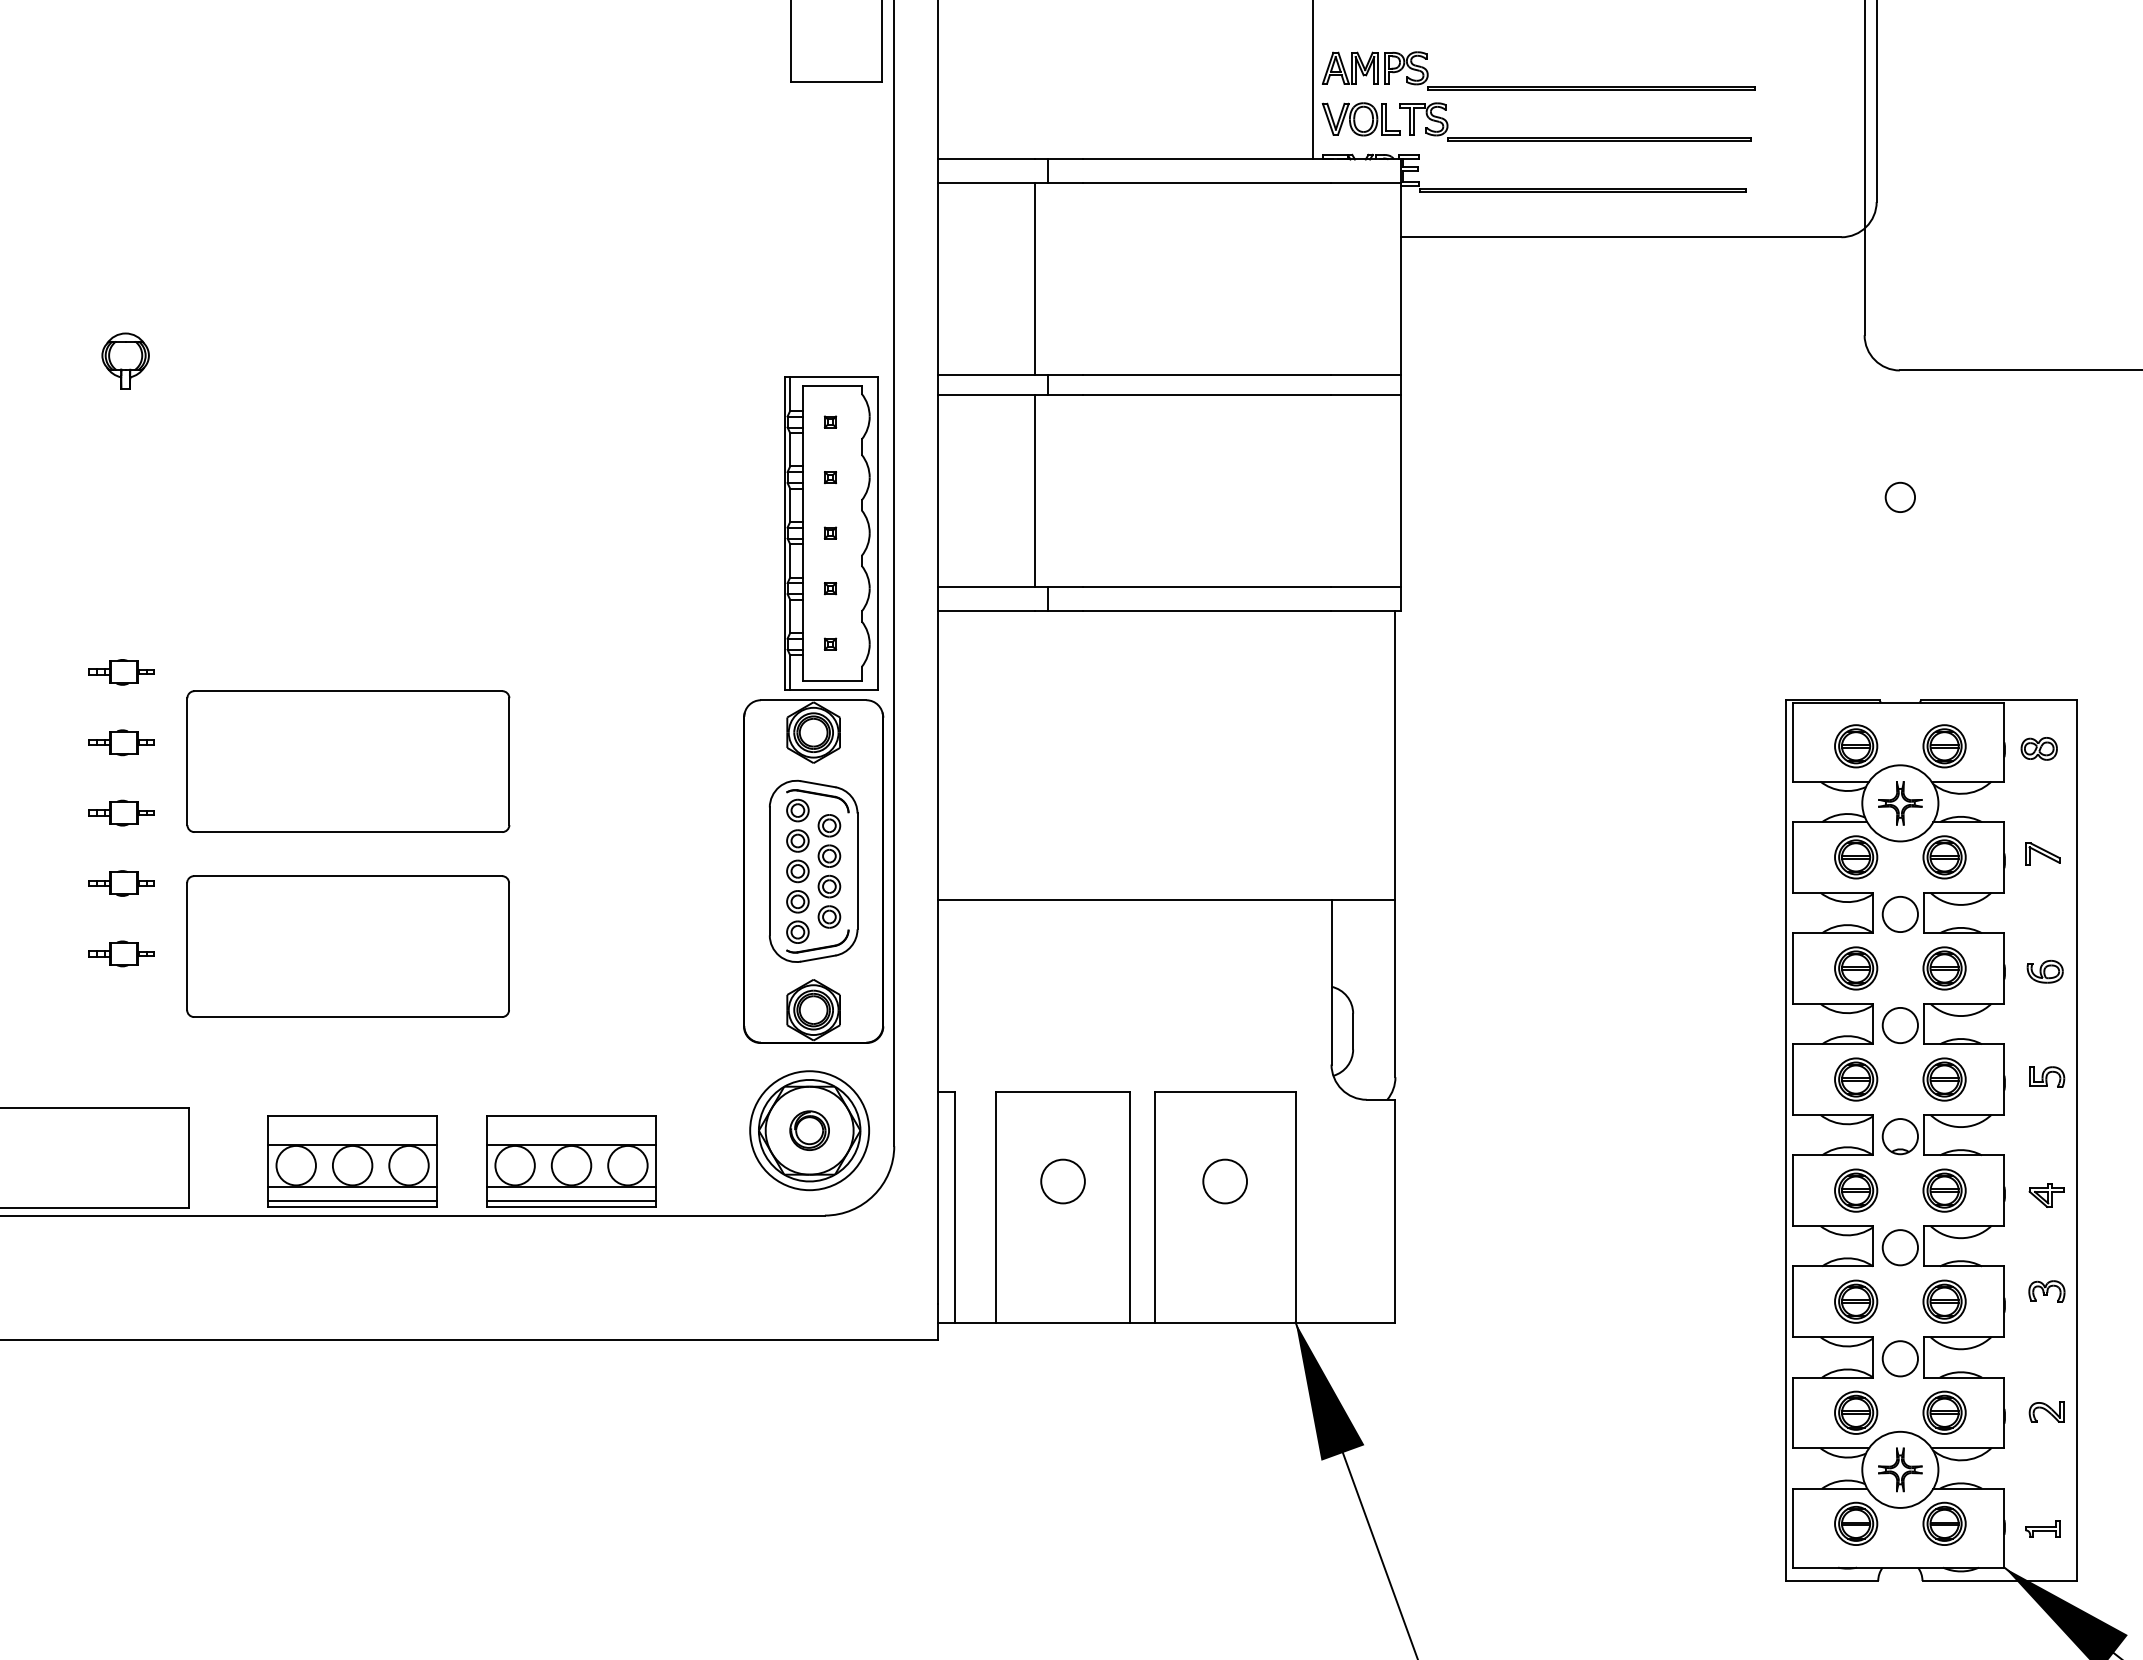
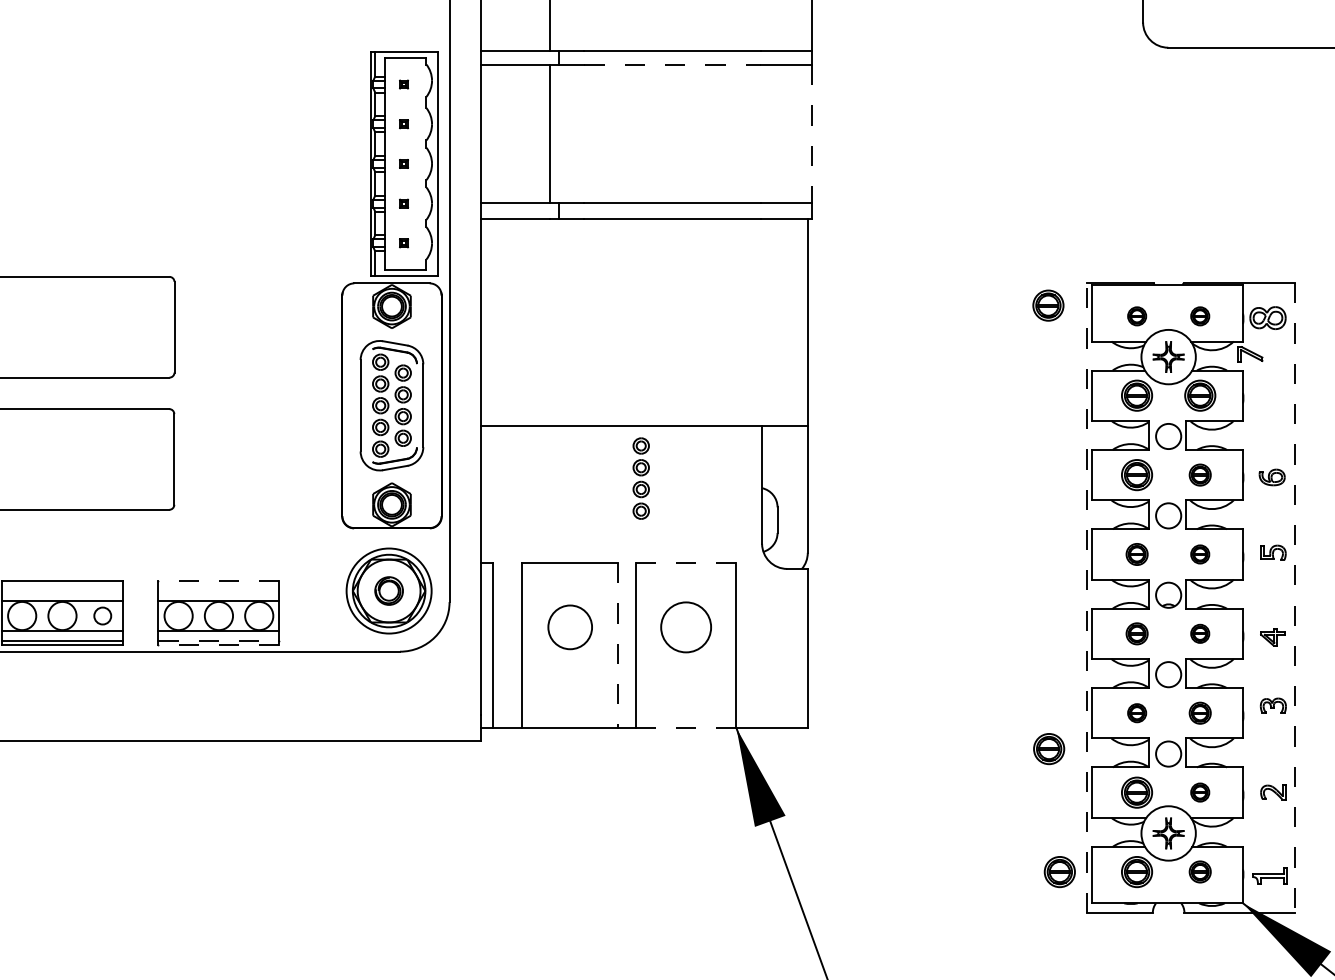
line: (1206, 394) -> (672, 64), solid -> dashed
line: (1401, 491) -> (812, 134), solid -> dashed
circle: (1899, 496) -> (1168, 137), removed
part: (1732, 731) -> (1048, 305), added
part: (1856, 746) -> (1137, 316), size x0.6
part: (1944, 746) -> (1200, 316), size x0.6
part: (2038, 748) -> (1267, 317), size x1.4
part: (2042, 853) -> (1250, 354), moved
part: (1944, 968) -> (1200, 475), size x0.7
part: (1162, 973) -> (641, 478), added
part: (1856, 1079) -> (1137, 554), size x0.7
part: (1944, 1079) -> (1200, 554), size x0.6
line: (1225, 1091) -> (686, 563), solid -> dashed
line: (571, 1116) -> (218, 580), solid -> dashed
line: (1786, 1140) -> (1087, 598), solid -> dashed
line: (2076, 1140) -> (1294, 598), solid -> dashed
circle: (408, 1165) -> (102, 615), size x0.6
circle: (1062, 1181) -> (569, 627), size x1.4
circle: (1224, 1181) -> (685, 627), size x1.6
part: (1856, 1190) -> (1137, 633), size x0.7
part: (1944, 1190) -> (1200, 633), size x0.6
line: (571, 1200) -> (218, 640), solid -> dashed
line: (571, 1206) -> (218, 645), solid -> dashed
line: (1130, 1207) -> (618, 645), solid -> dashed
part: (1856, 1301) -> (1137, 713), size x0.6
part: (1944, 1301) -> (1200, 713), size x0.7
line: (1224, 1322) -> (685, 728), solid -> dashed
part: (1733, 1351) -> (1049, 748), added
part: (1944, 1412) -> (1200, 792), size x0.6
part: (1748, 1523) -> (1060, 871), added
part: (1944, 1523) -> (1200, 871), size x0.7
part: (2042, 1528) -> (1270, 875), size x1.4

